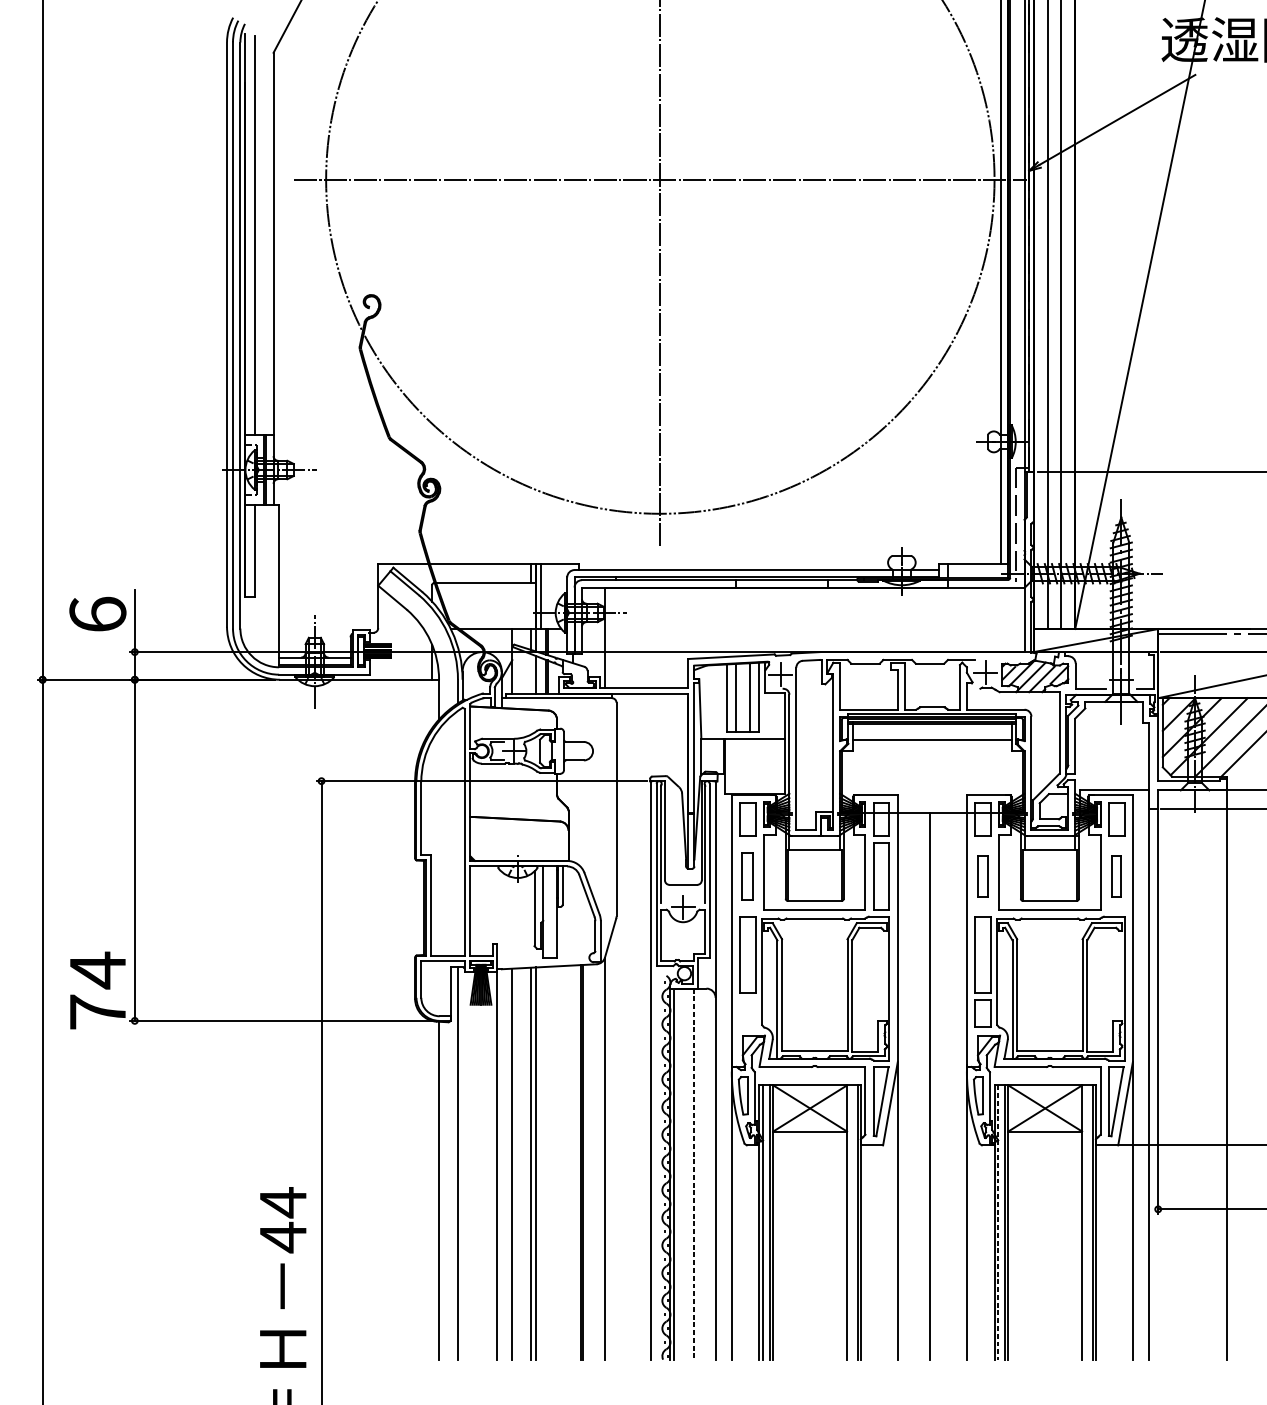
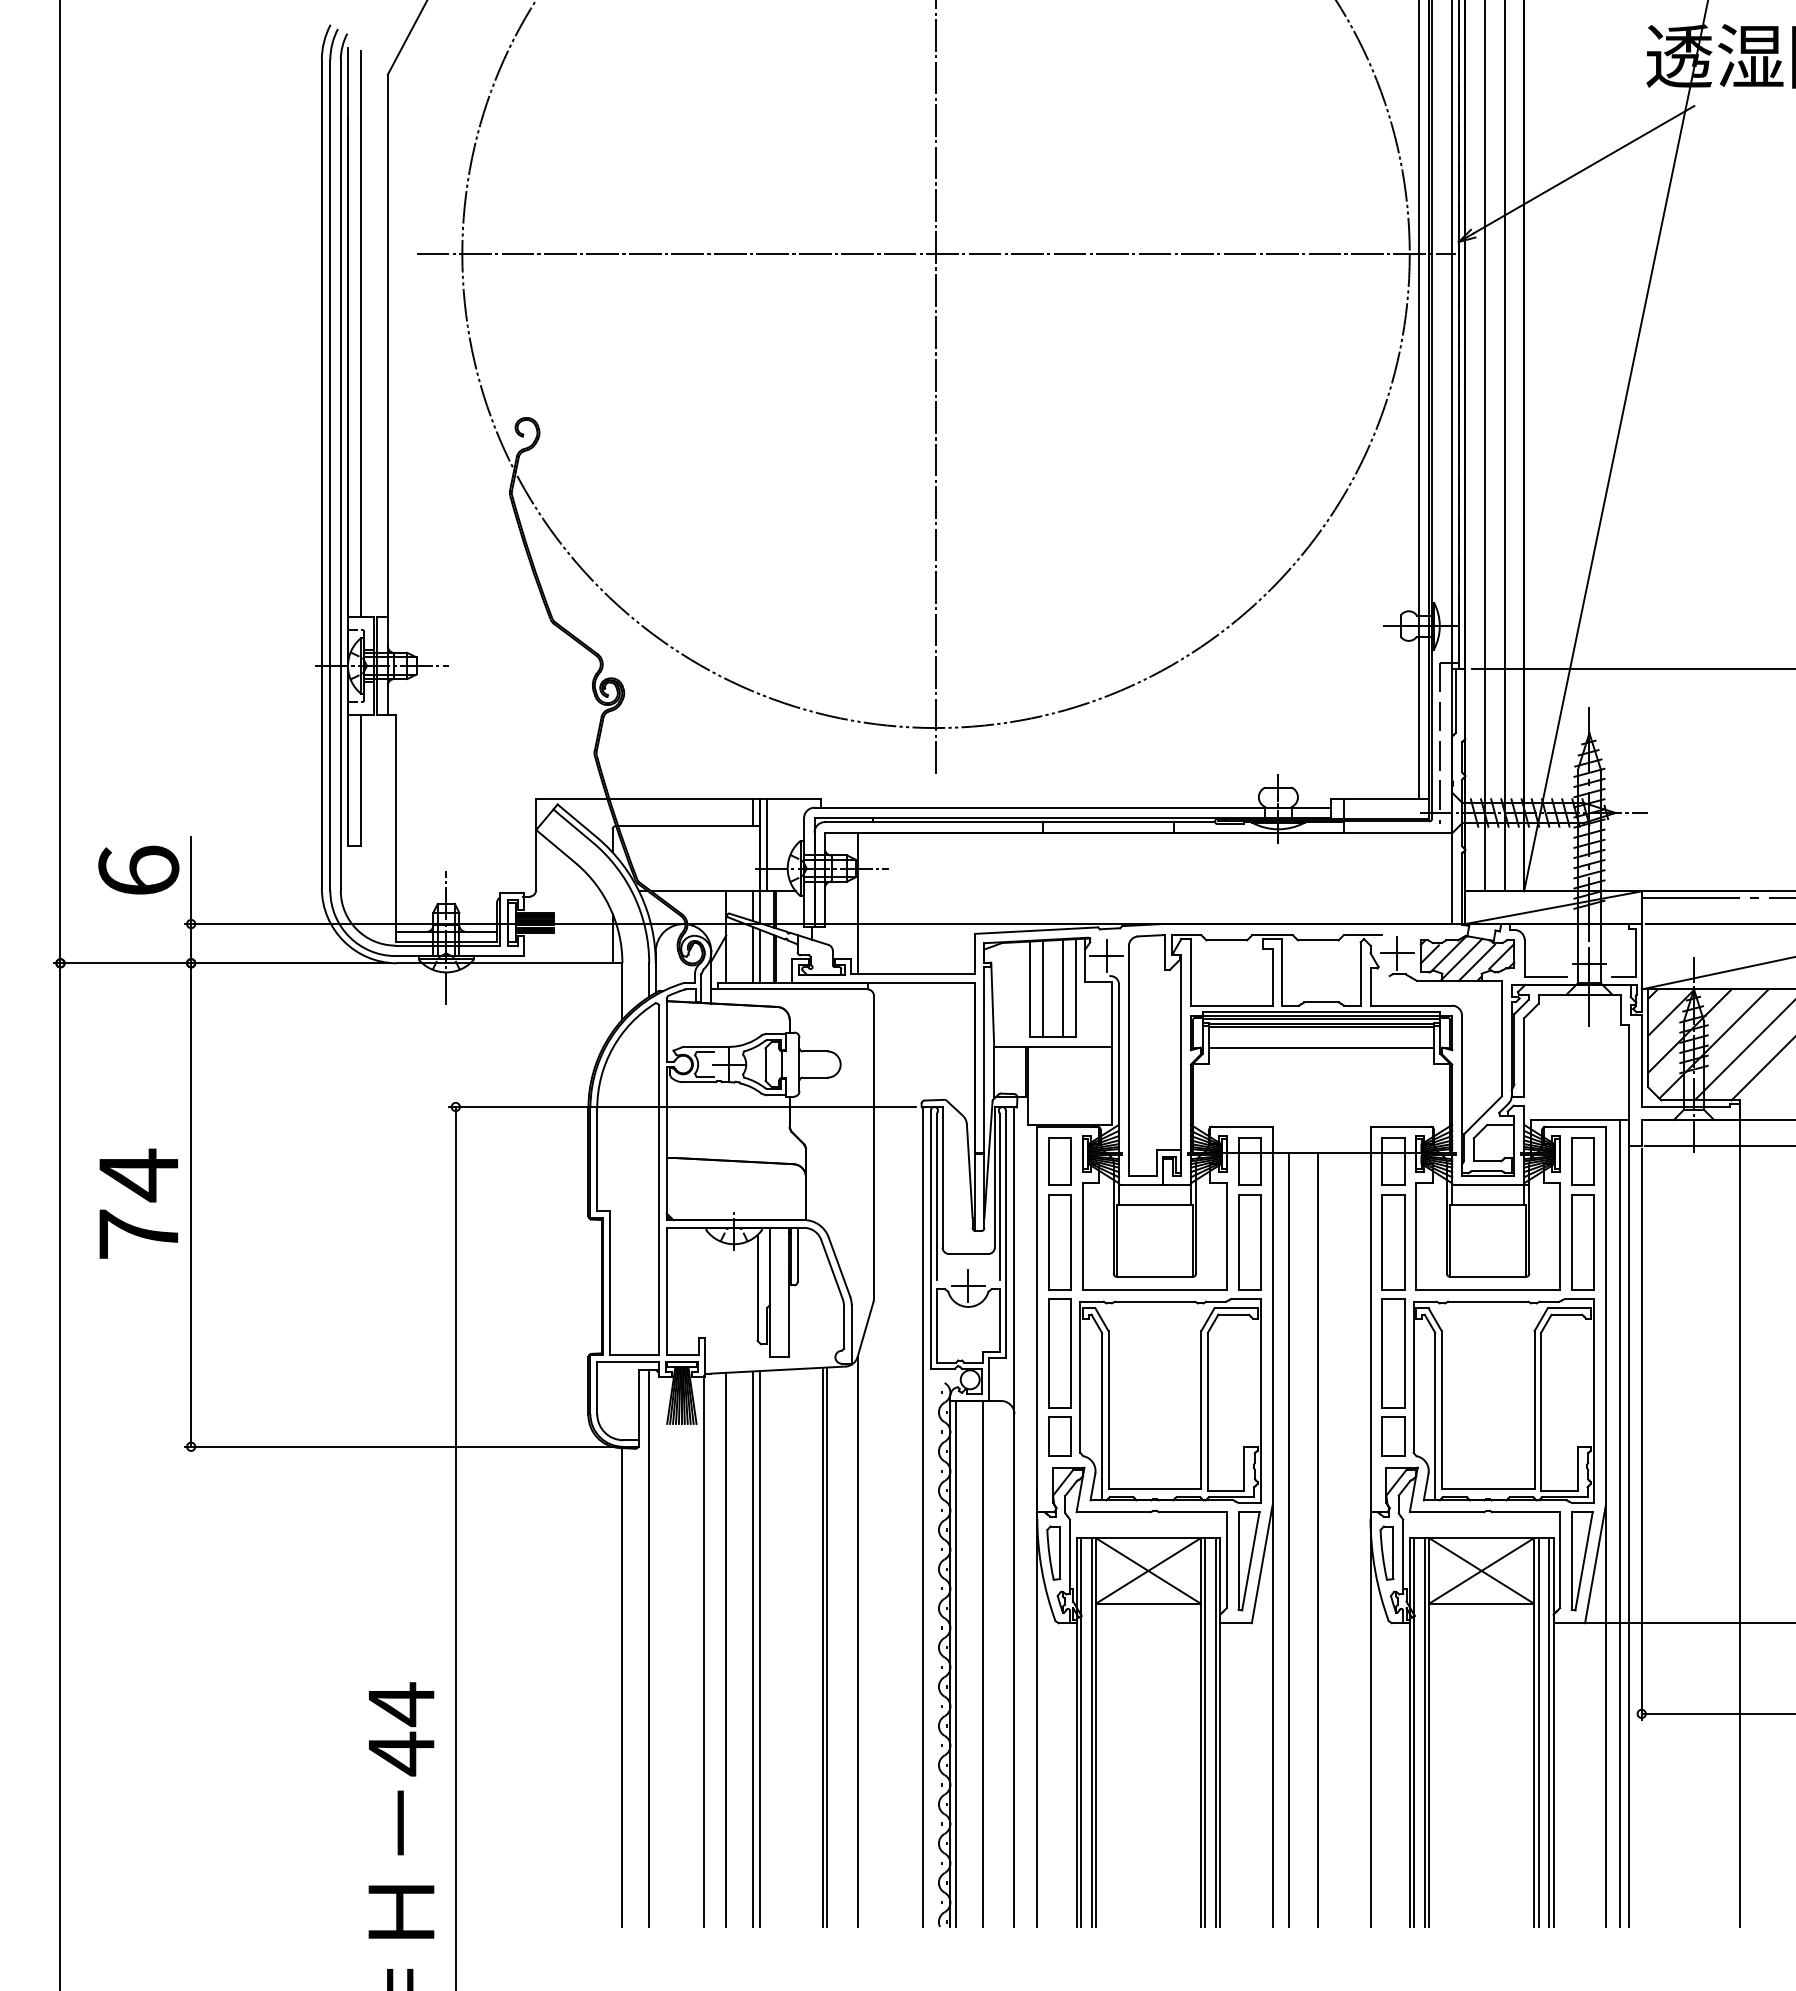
line: (531, 673) -> (753, 954), added
part: (747, 876) -> (1059, 1242), size x1.43
part: (983, 876) -> (1393, 1242), size x1.67
part: (1116, 876) -> (1582, 1242), size x1.67
text: (97, 990) -> (138, 1203), moved
part: (747, 1013) -> (1059, 1436), added
line: (1142, 1075) -> (1619, 1523), added
line: (908, 1086) -> (1288, 1539), added
line: (693, 1174) -> (983, 1664), dashed -> solid
line: (850, 1222) -> (1205, 1732), added
line: (1085, 1222) -> (1538, 1732), added
line: (997, 1223) -> (1414, 1733), dashed -> solid

